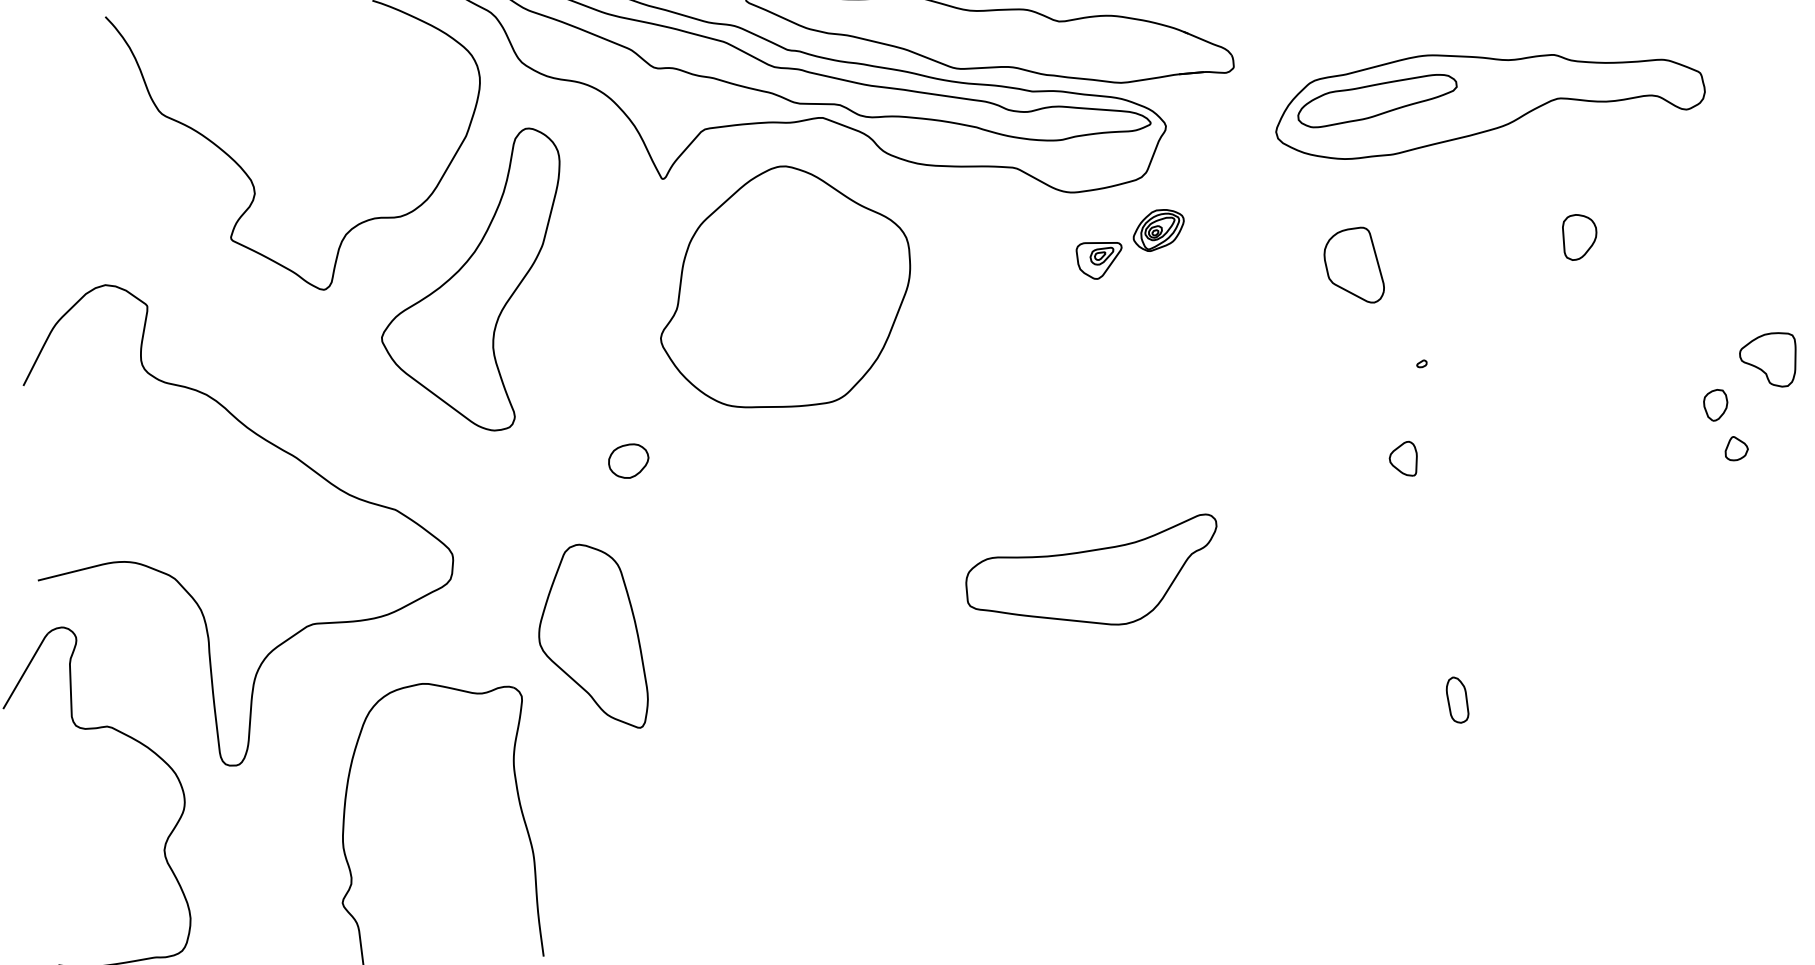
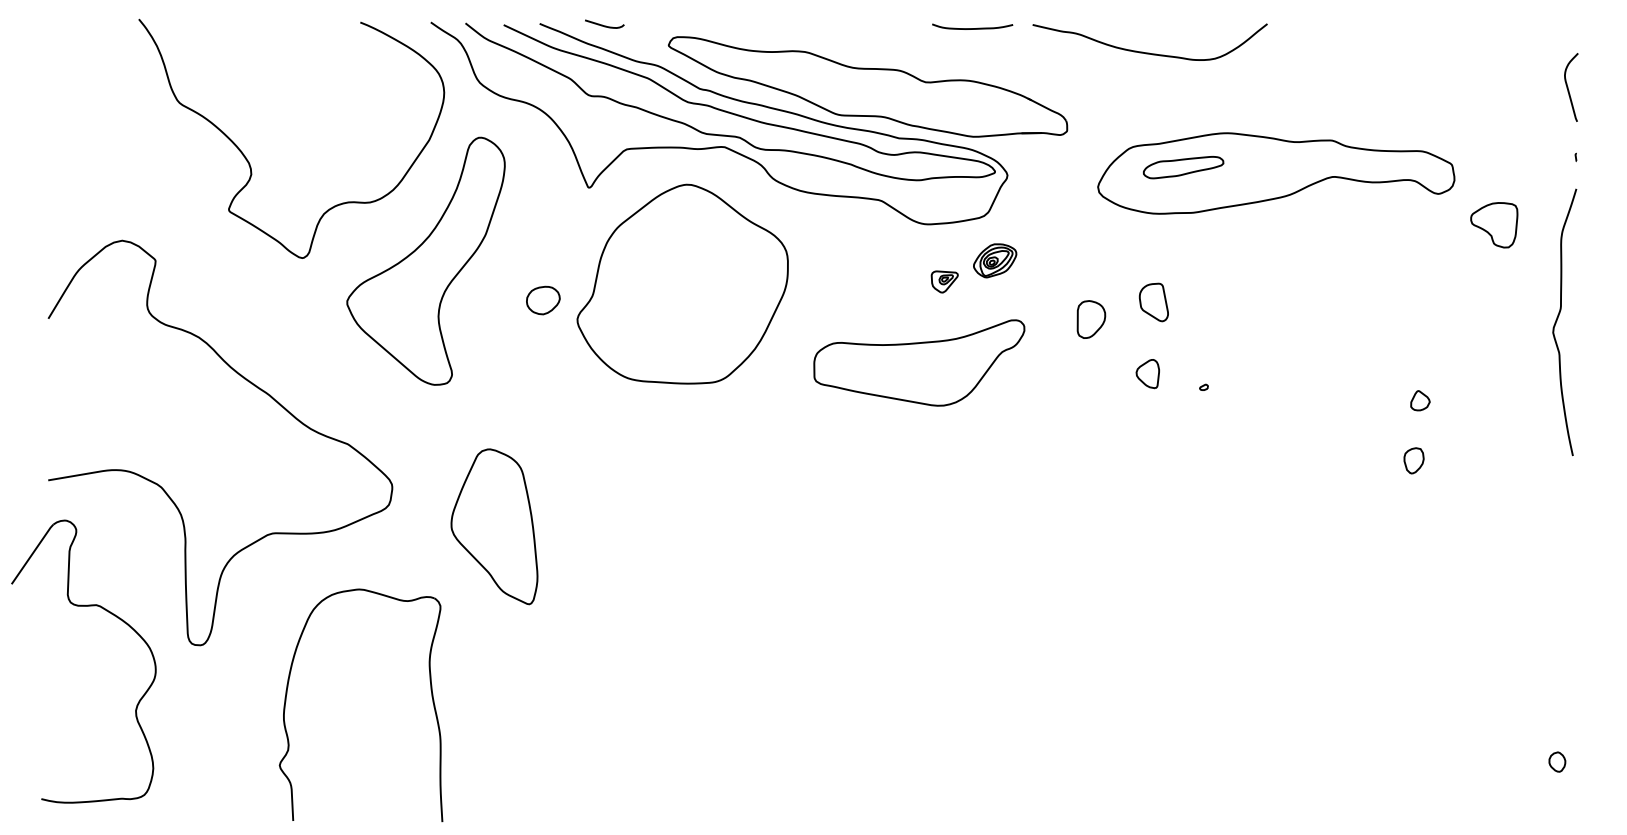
part: (1377, 100) -> (1183, 167), size x0.6
part: (1580, 236) -> (1091, 319), moved
part: (1099, 259) -> (944, 281), size x0.7
part: (1353, 266) -> (1153, 302), size x0.6
part: (1768, 360) -> (1494, 225), moved
part: (1715, 404) -> (1413, 460), moved
part: (1736, 448) -> (1420, 400), moved
part: (1403, 459) -> (1147, 374), moved
part: (628, 461) -> (543, 300), moved
part: (1093, 574) -> (919, 362), moved
part: (591, 637) -> (494, 526), moved
part: (1457, 699) -> (1212, 666), removed

